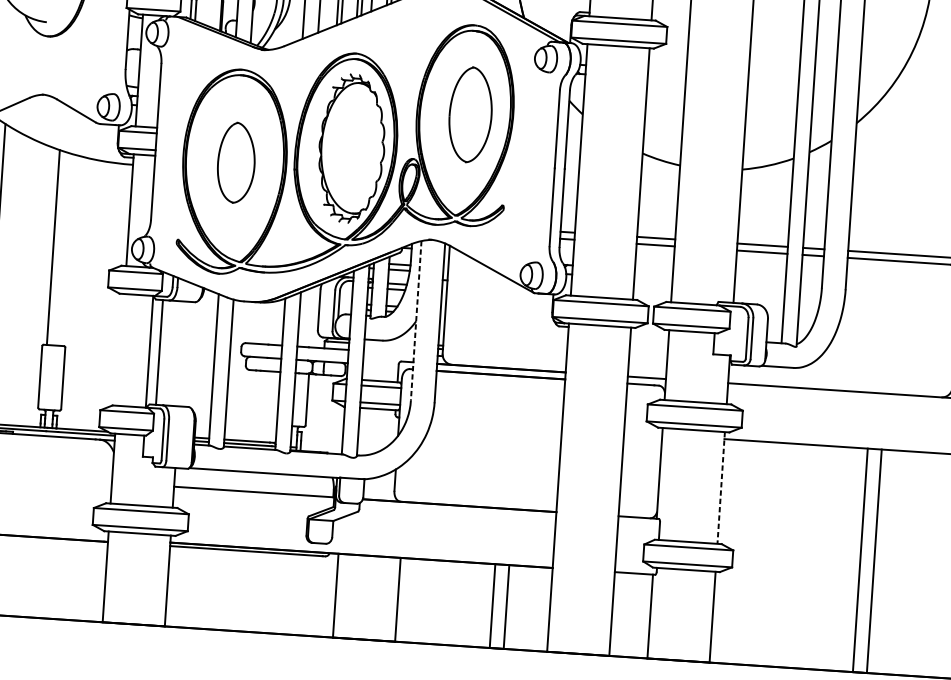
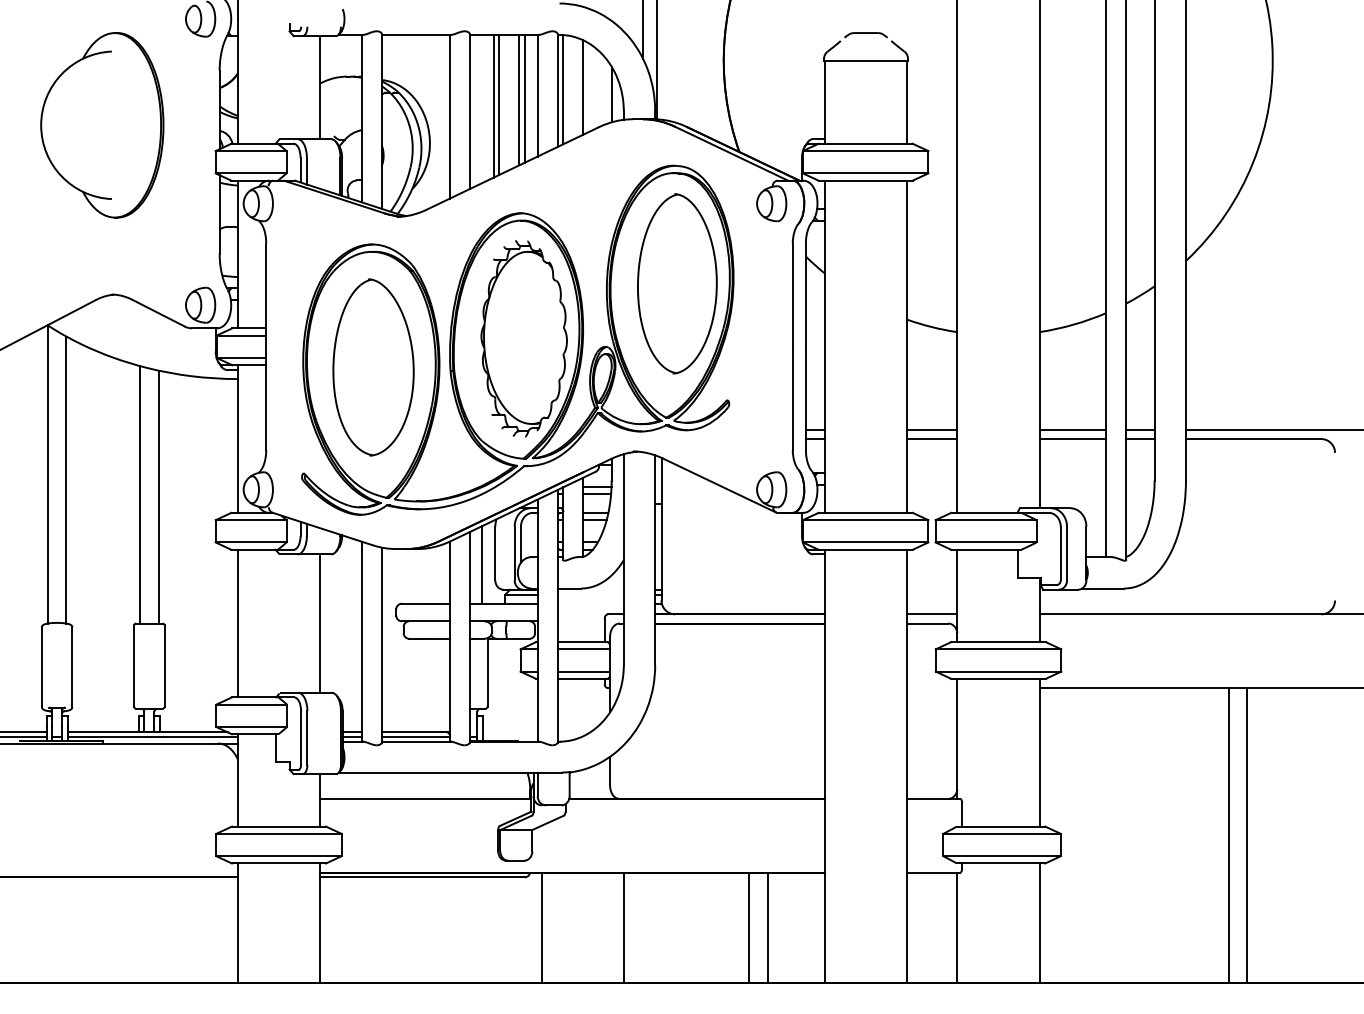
part: (470, 114) -> (677, 283), size x1.43
part: (236, 162) -> (373, 367), size x1.67
line: (67, 249) -> (158, 496), added
line: (308, 317) -> (481, 564), added
line: (415, 321) -> (623, 560), dashed -> solid
line: (149, 351) -> (237, 623), moved
line: (159, 352) -> (319, 623), moved
line: (721, 487) -> (1039, 752), dashed -> solid

